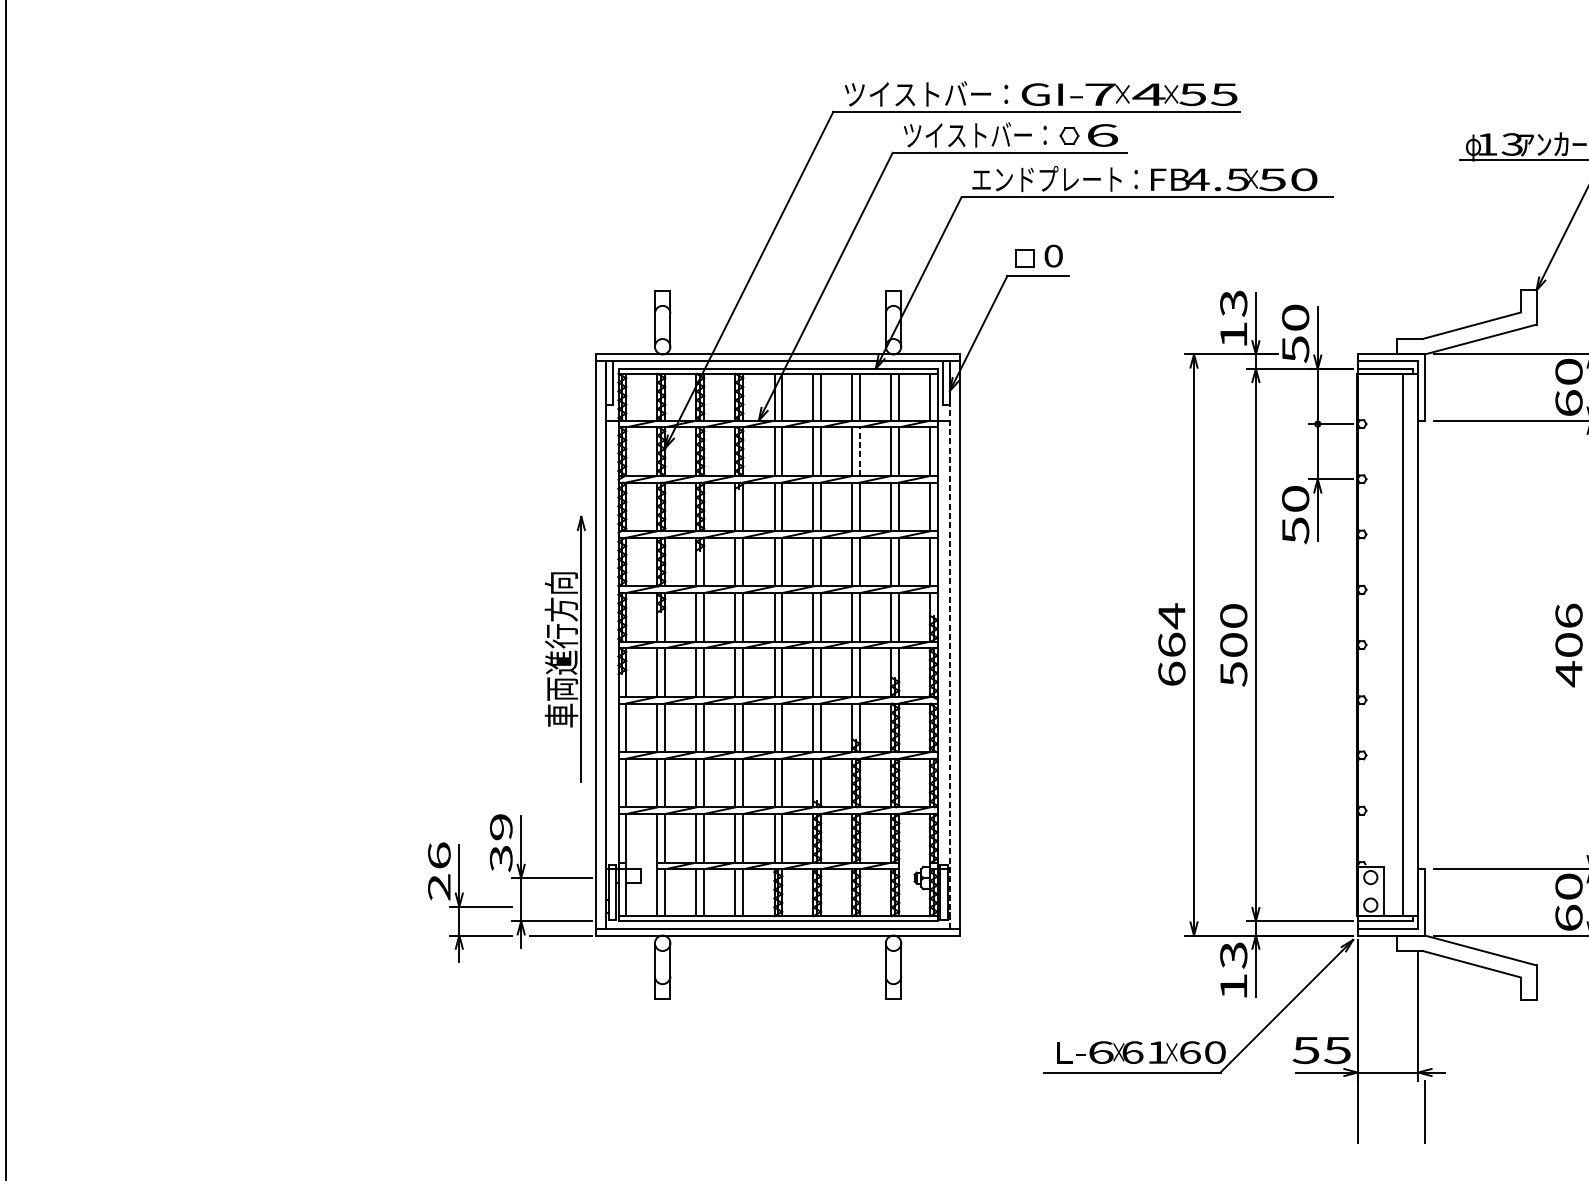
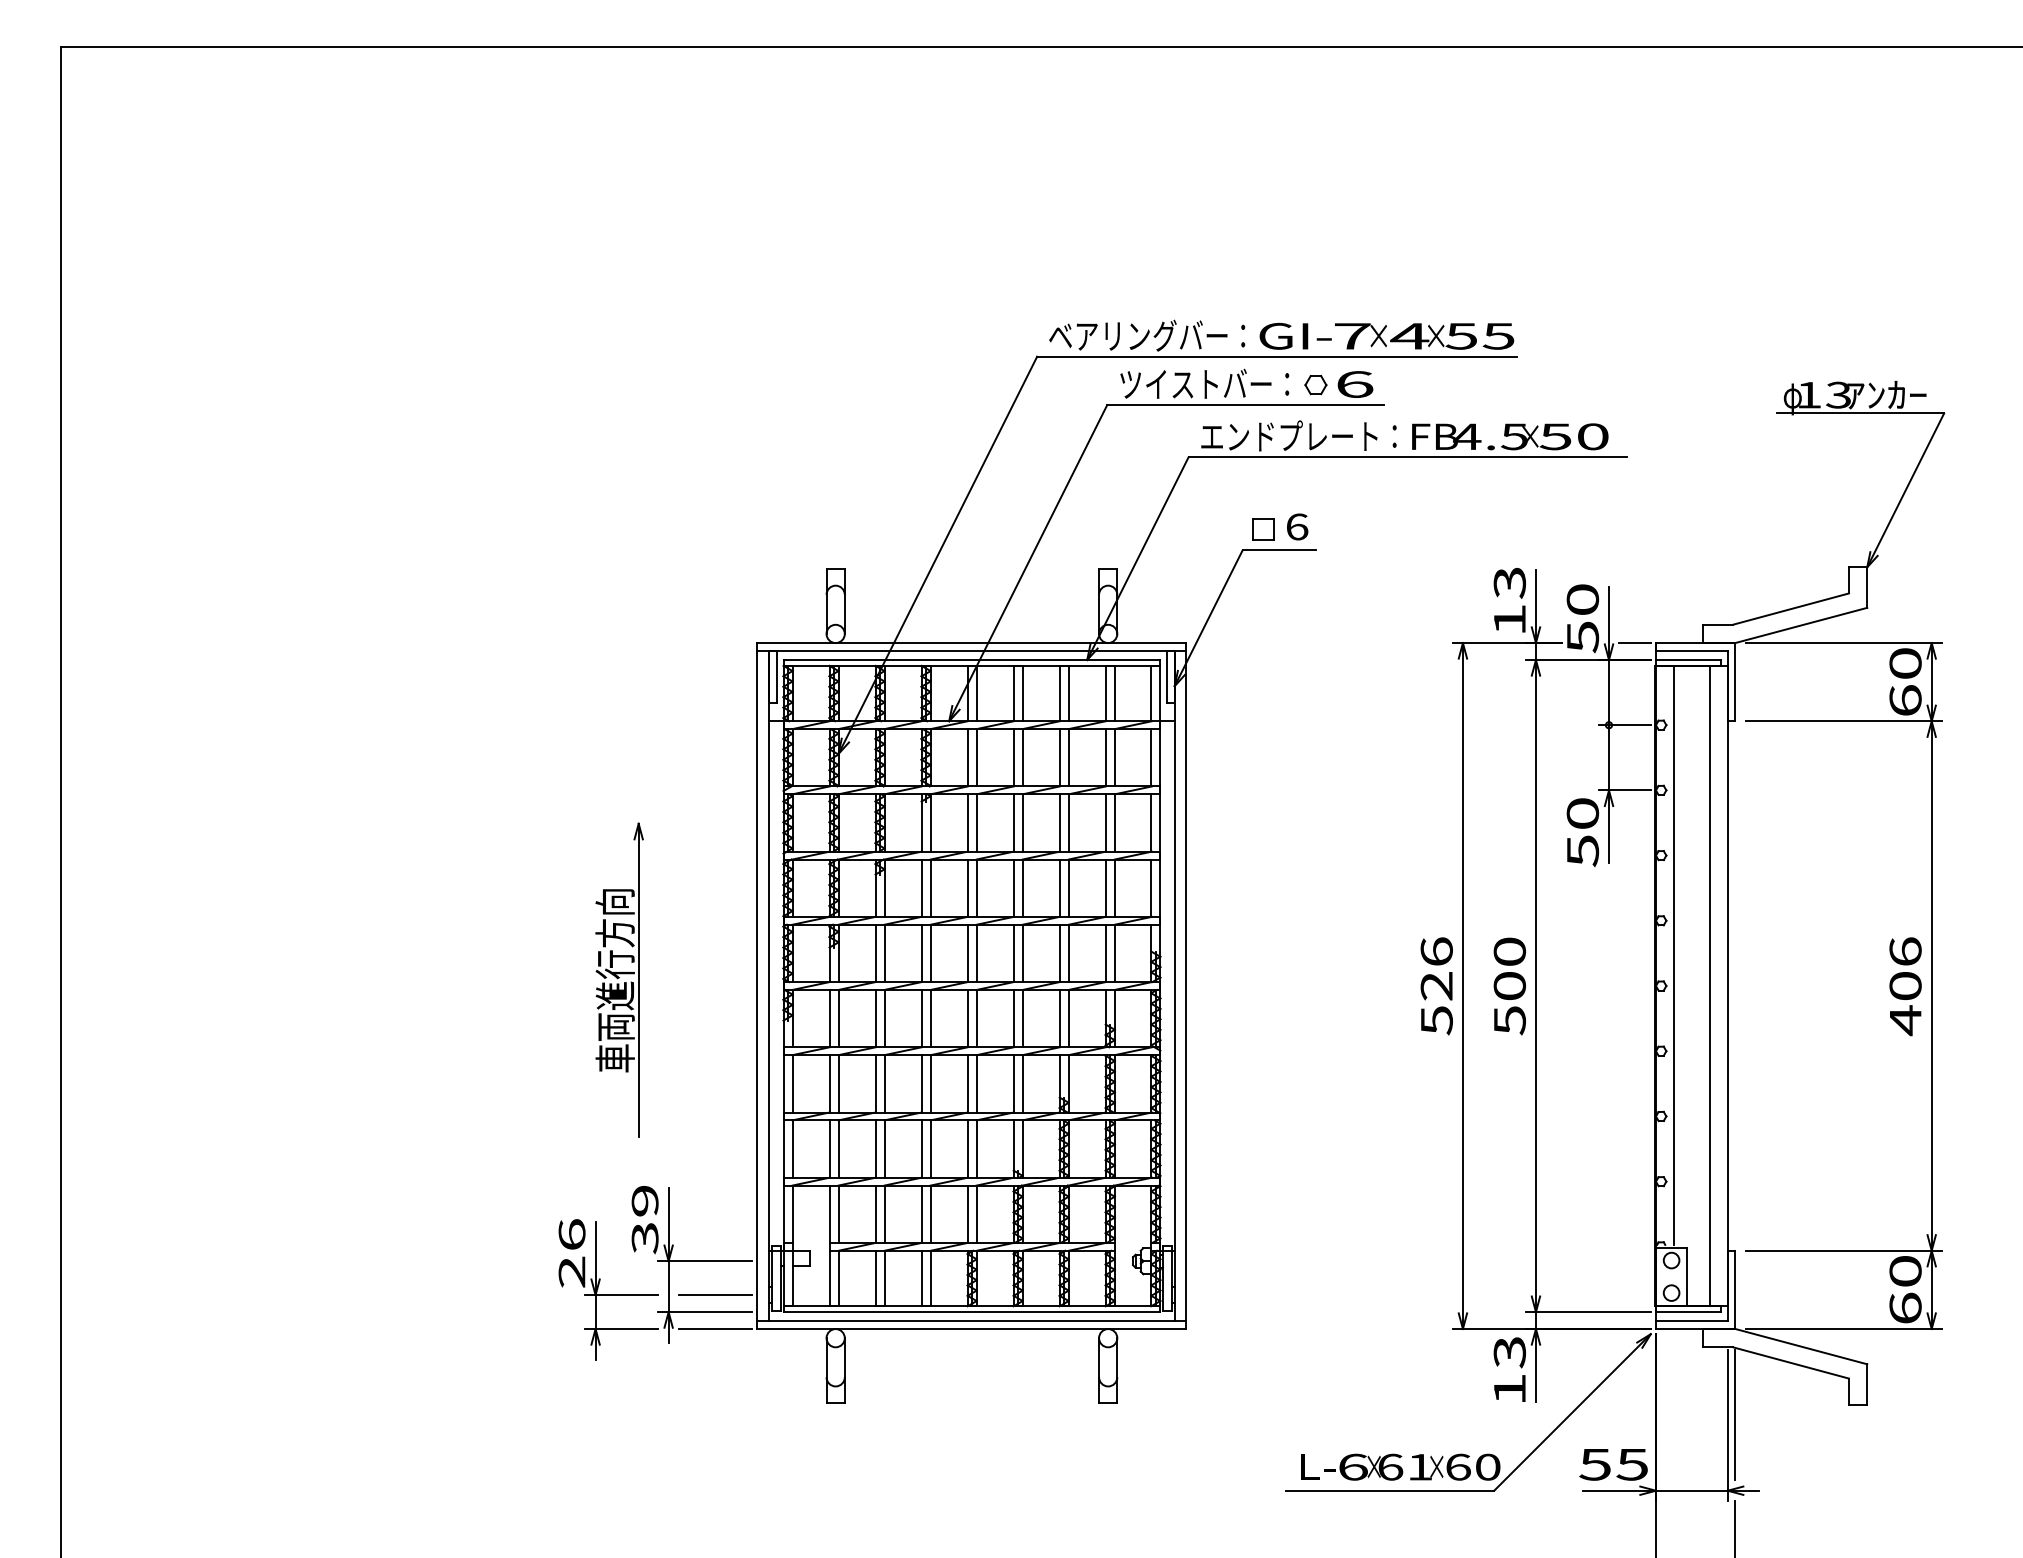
text: (926, 93) -> (1147, 335), ツイストバー： -> ベアリングバー：
text: (1053, 255) -> (1297, 526), 0 -> 6
line: (1339, 354) -> (1634, 643), added
line: (859, 451) -> (1068, 757), dashed -> solid
line: (1372, 618) -> (1673, 954), added
line: (949, 644) -> (1174, 985), dashed -> solid
text: (1171, 644) -> (1436, 985), 664 -> 526
part: (565, 648) -> (619, 979), moved
line: (560, 907) -> (715, 1295), added
line: (1424, 1008) -> (1735, 1415), added

